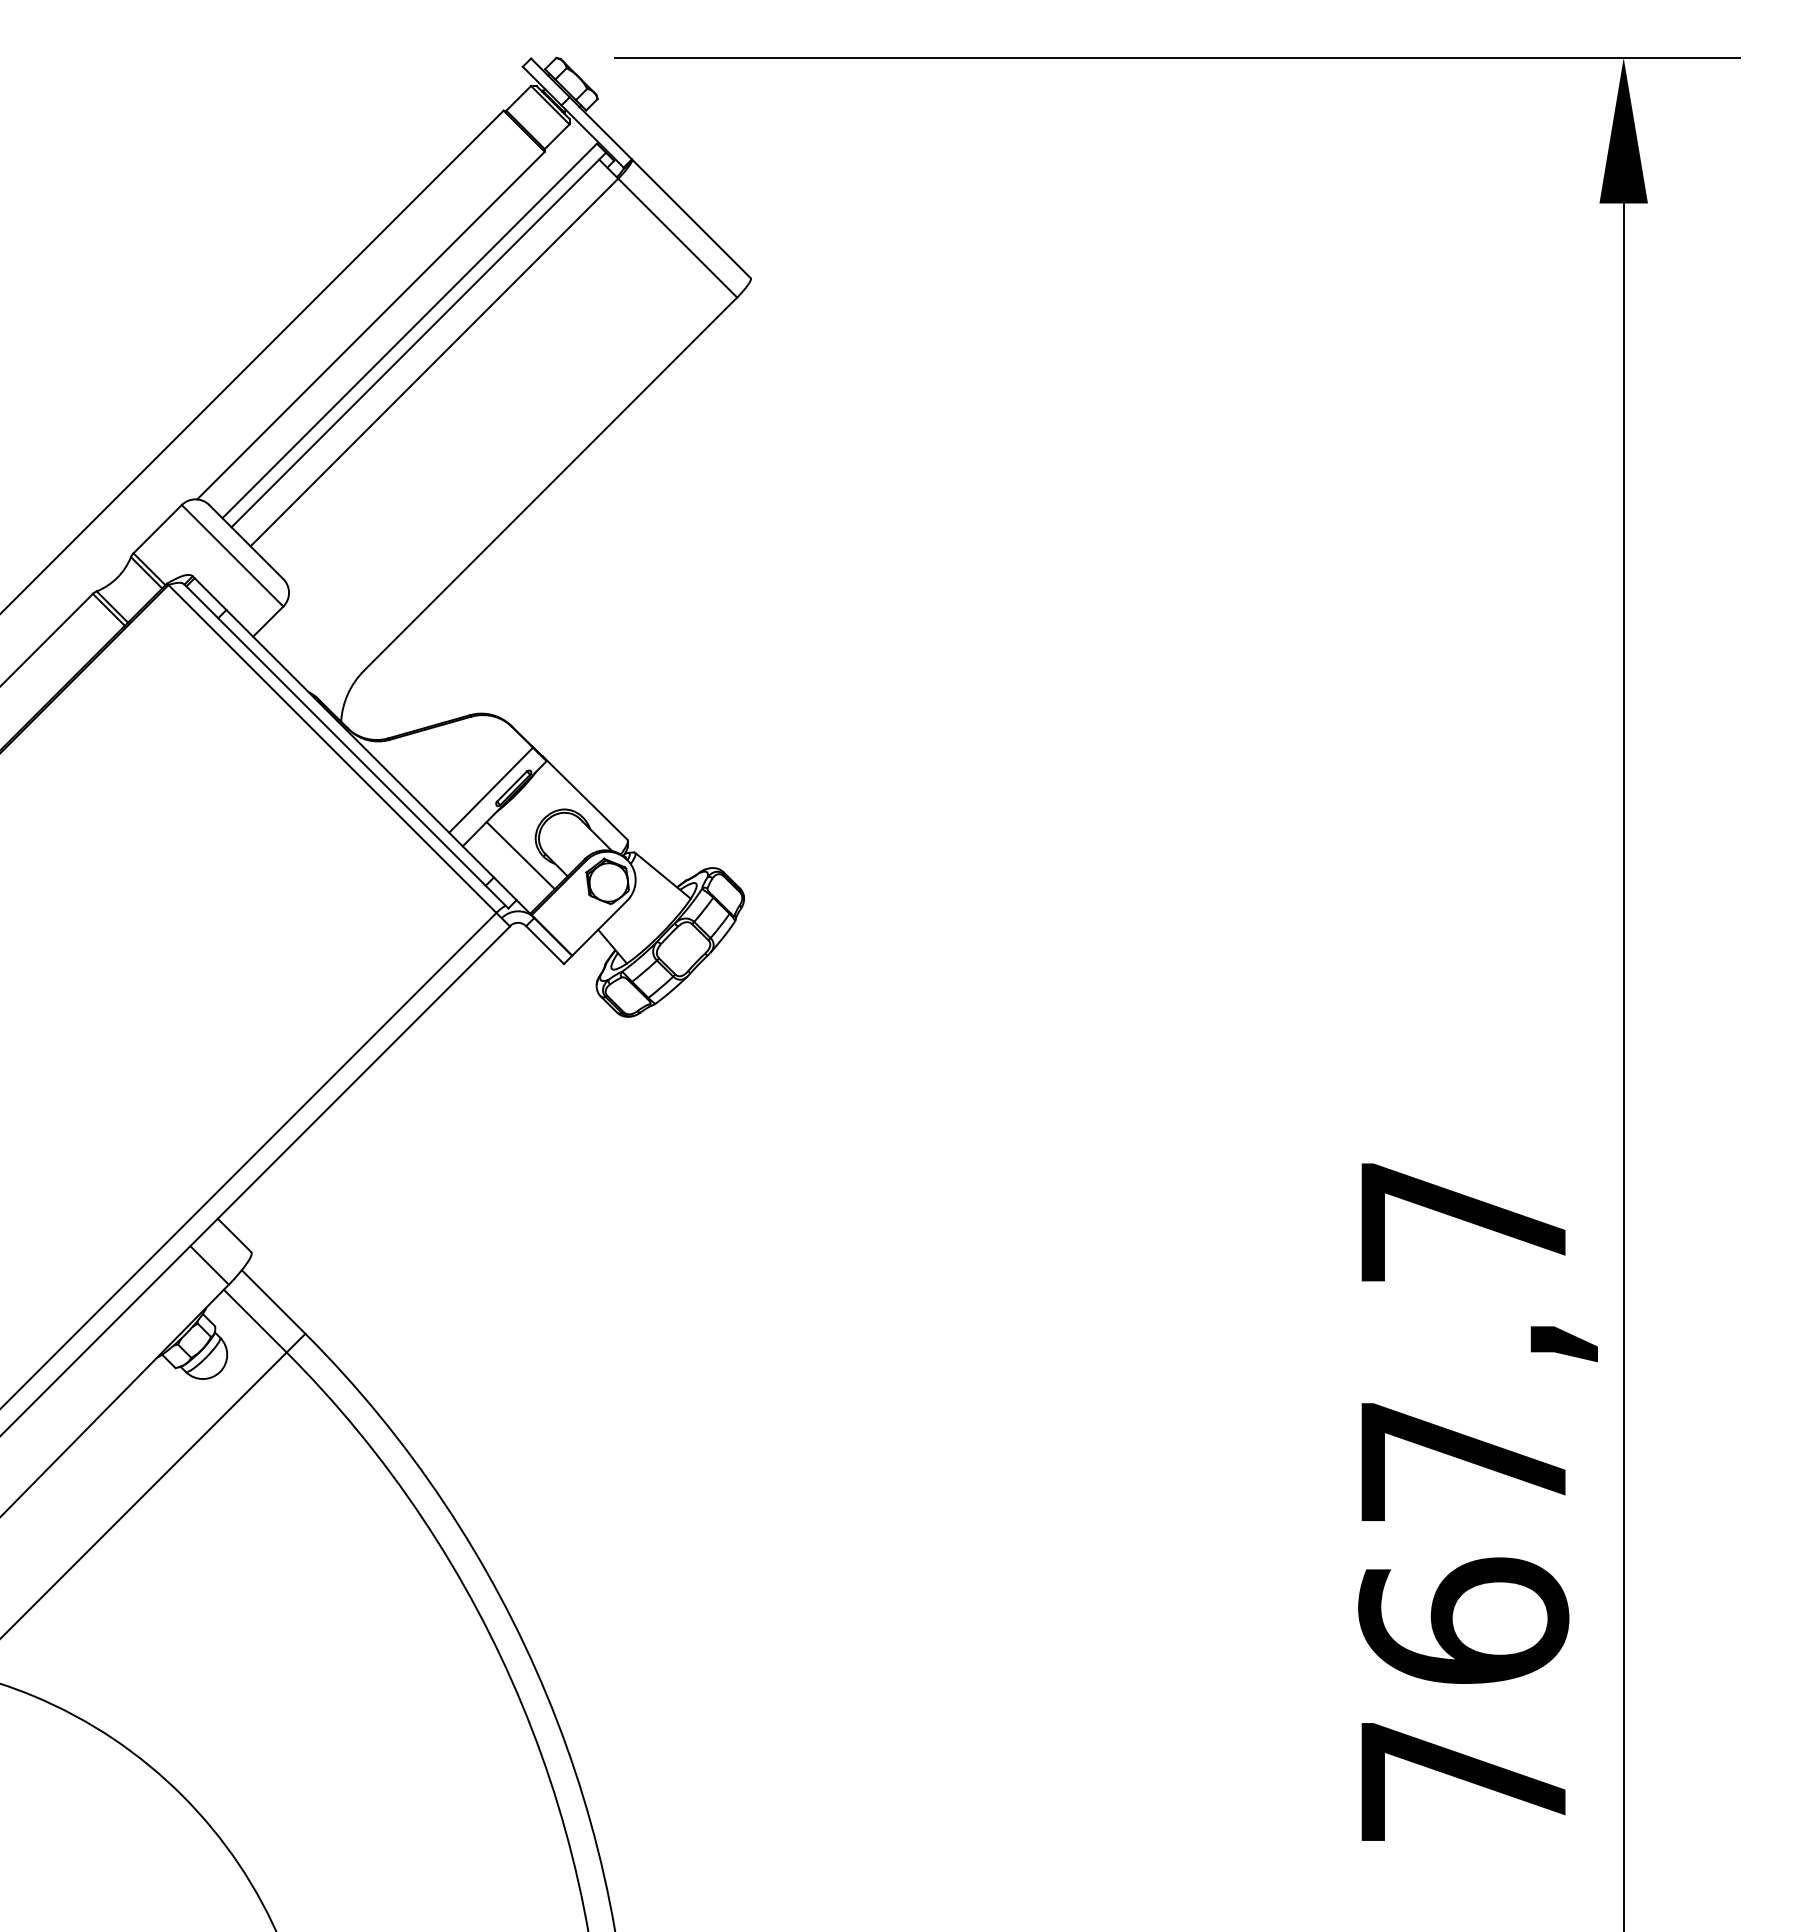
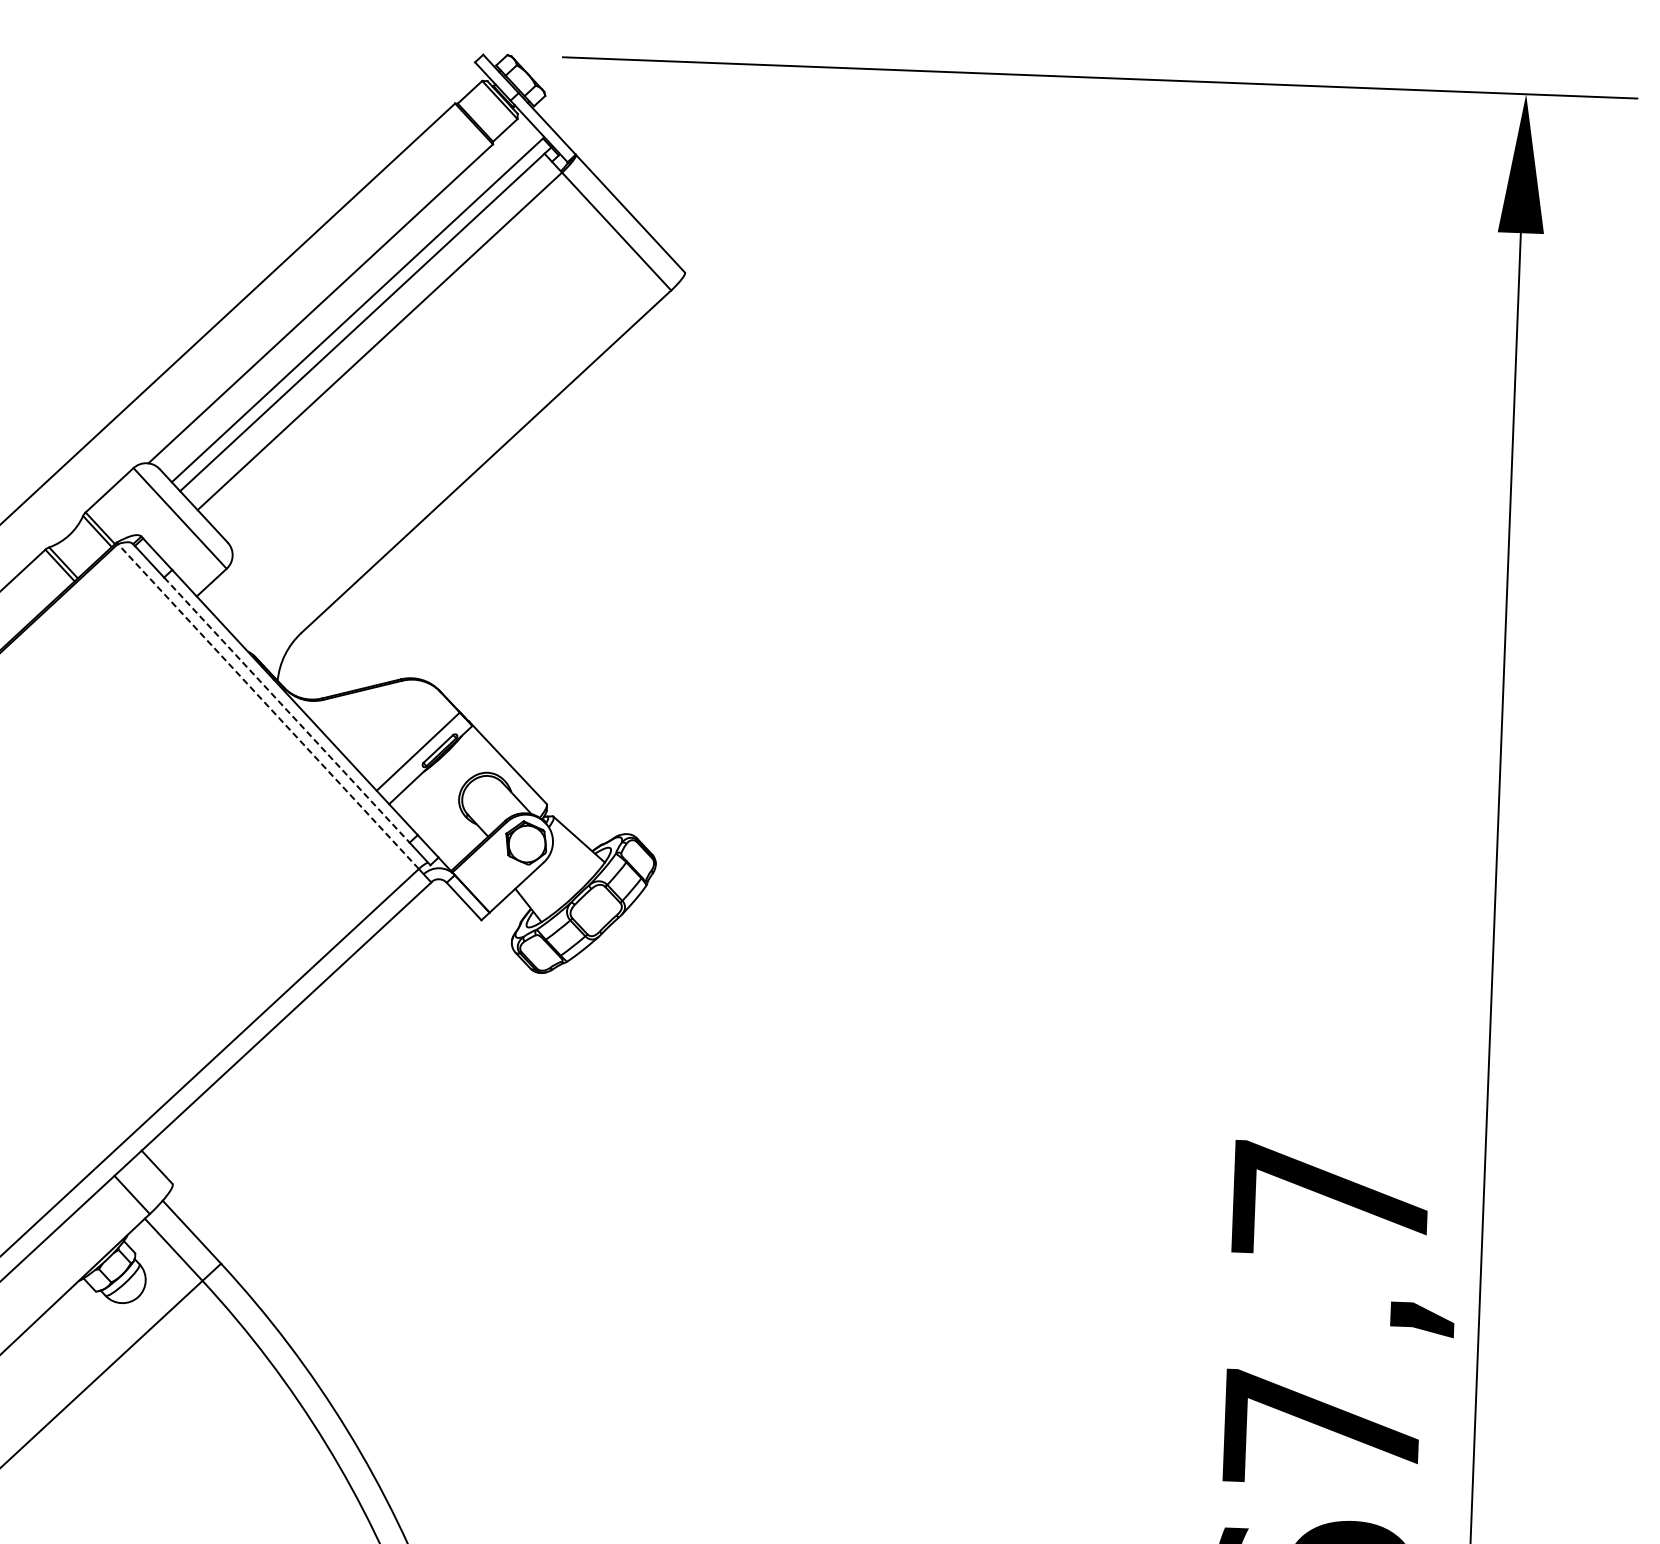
line: (332, 749) -> (268, 707), solid -> dashed
line: (352, 752) -> (287, 710), solid -> dashed
line: (520, 855) -> (443, 815), removed

